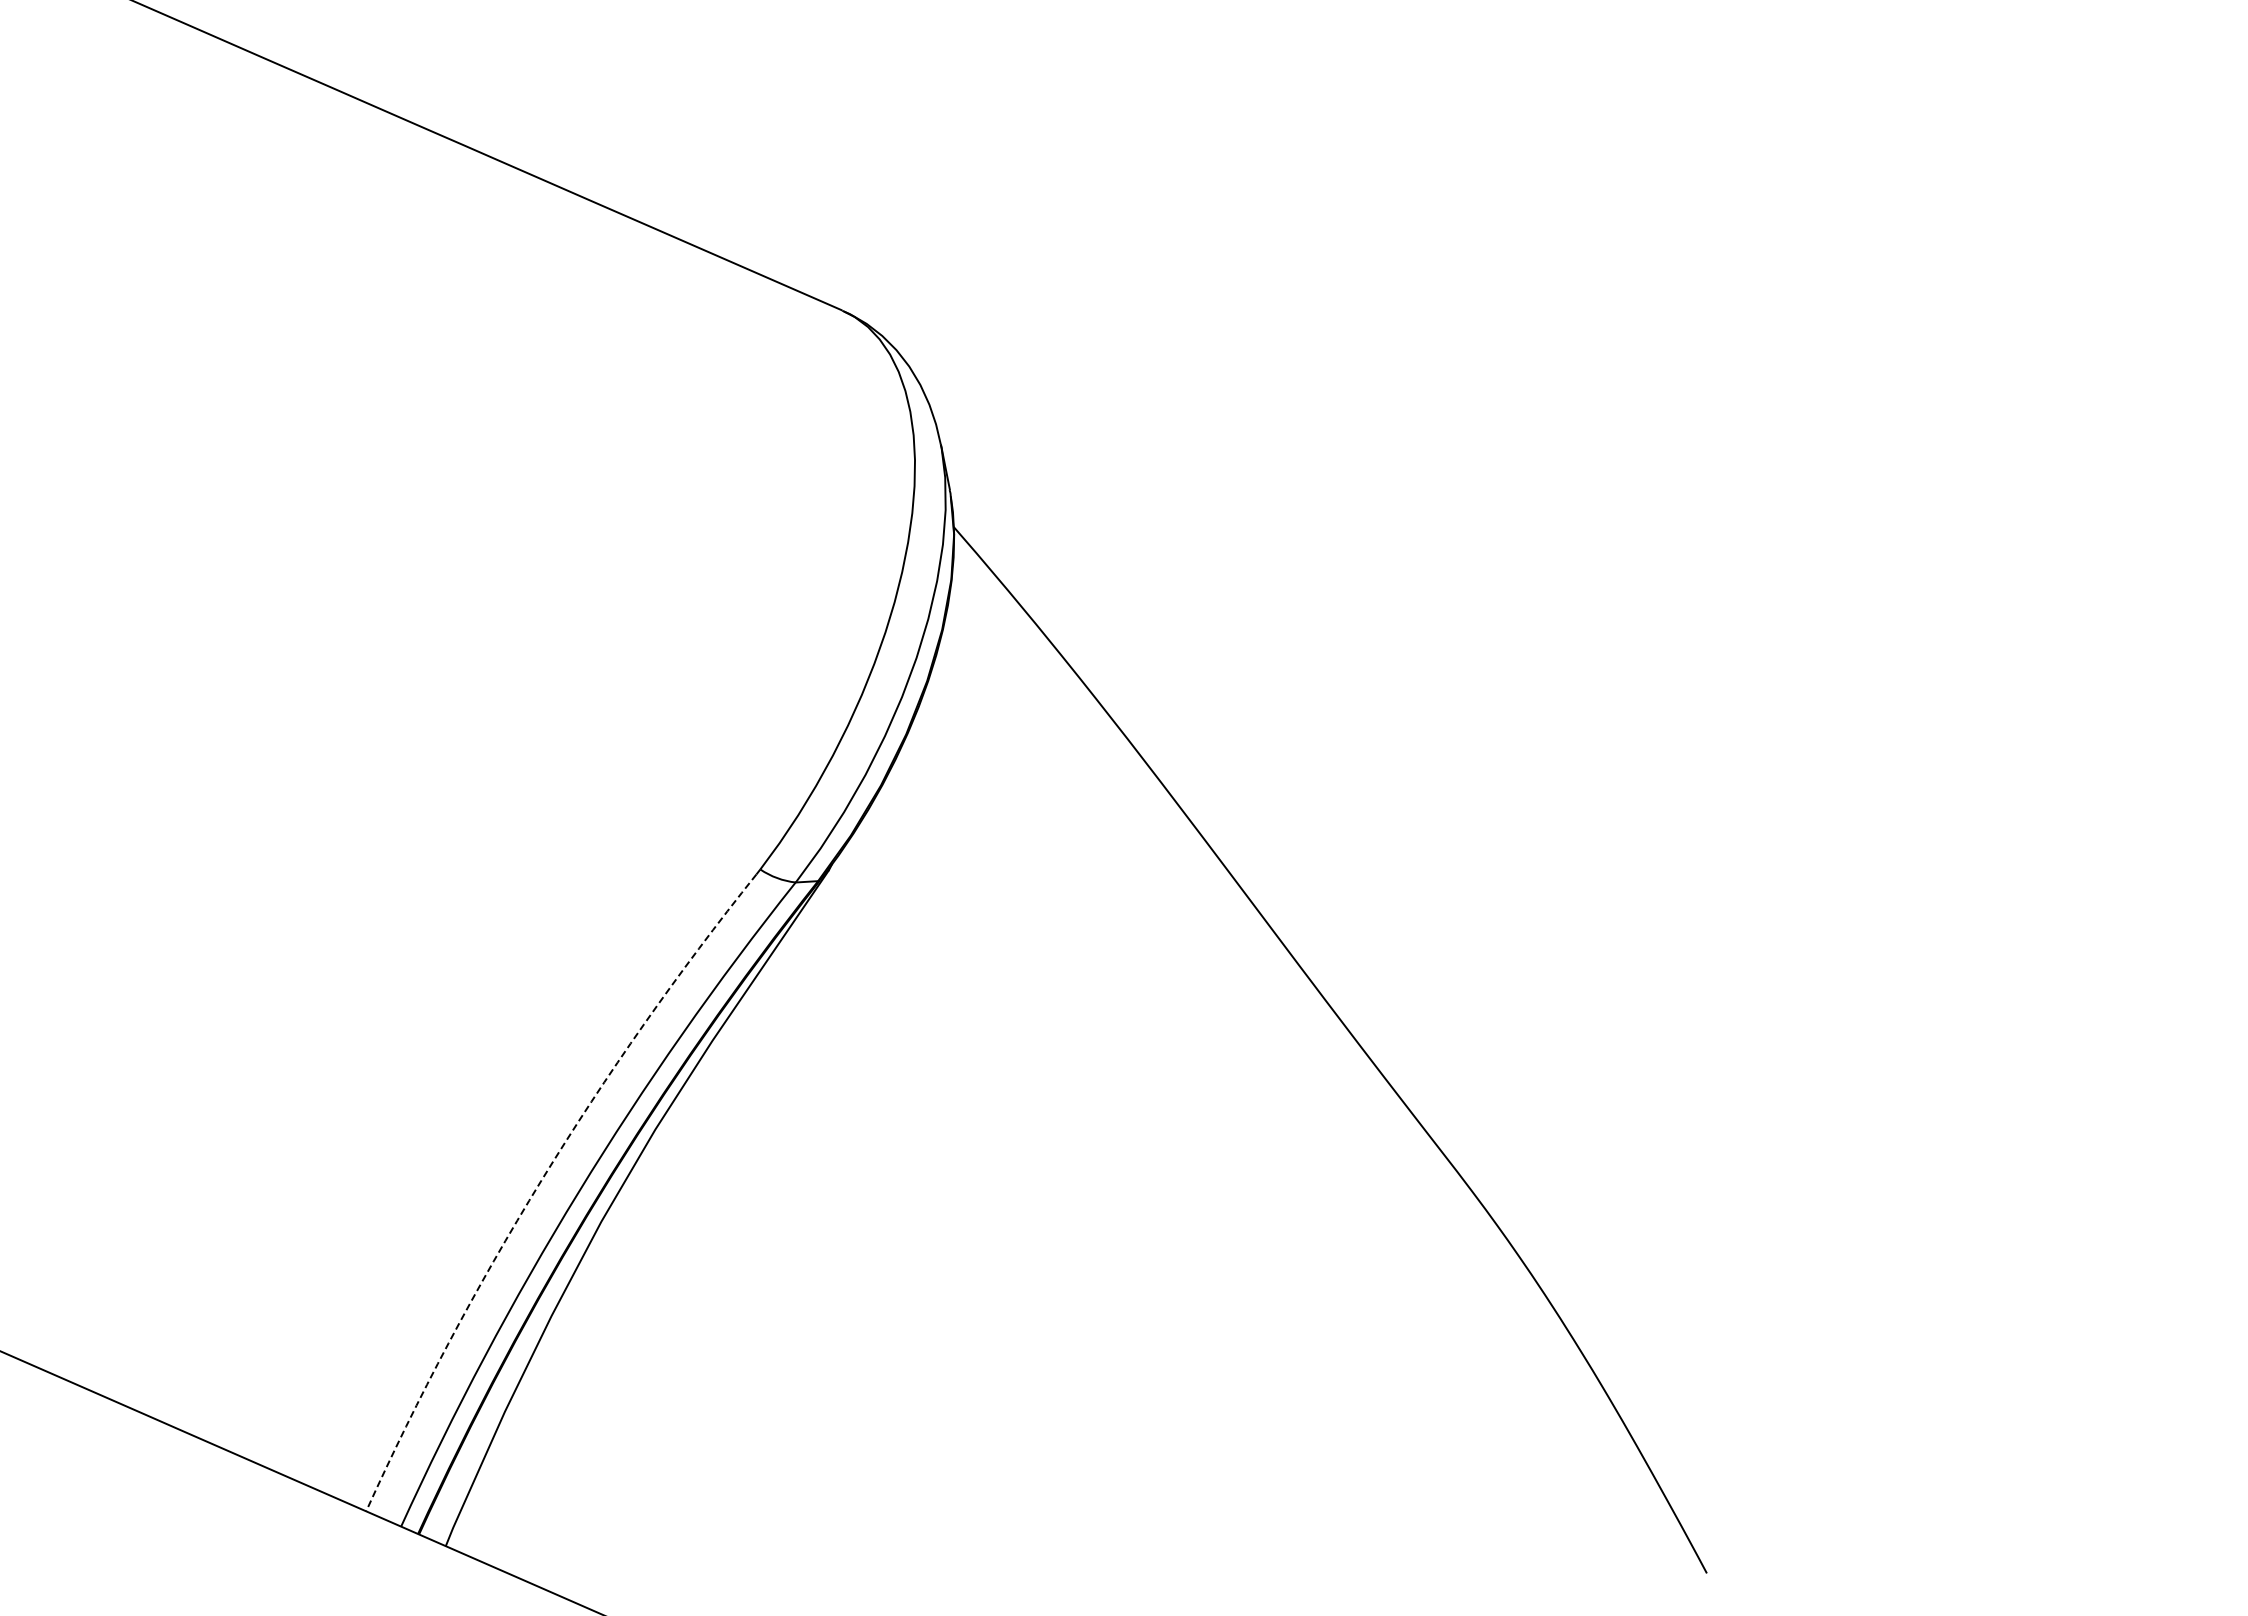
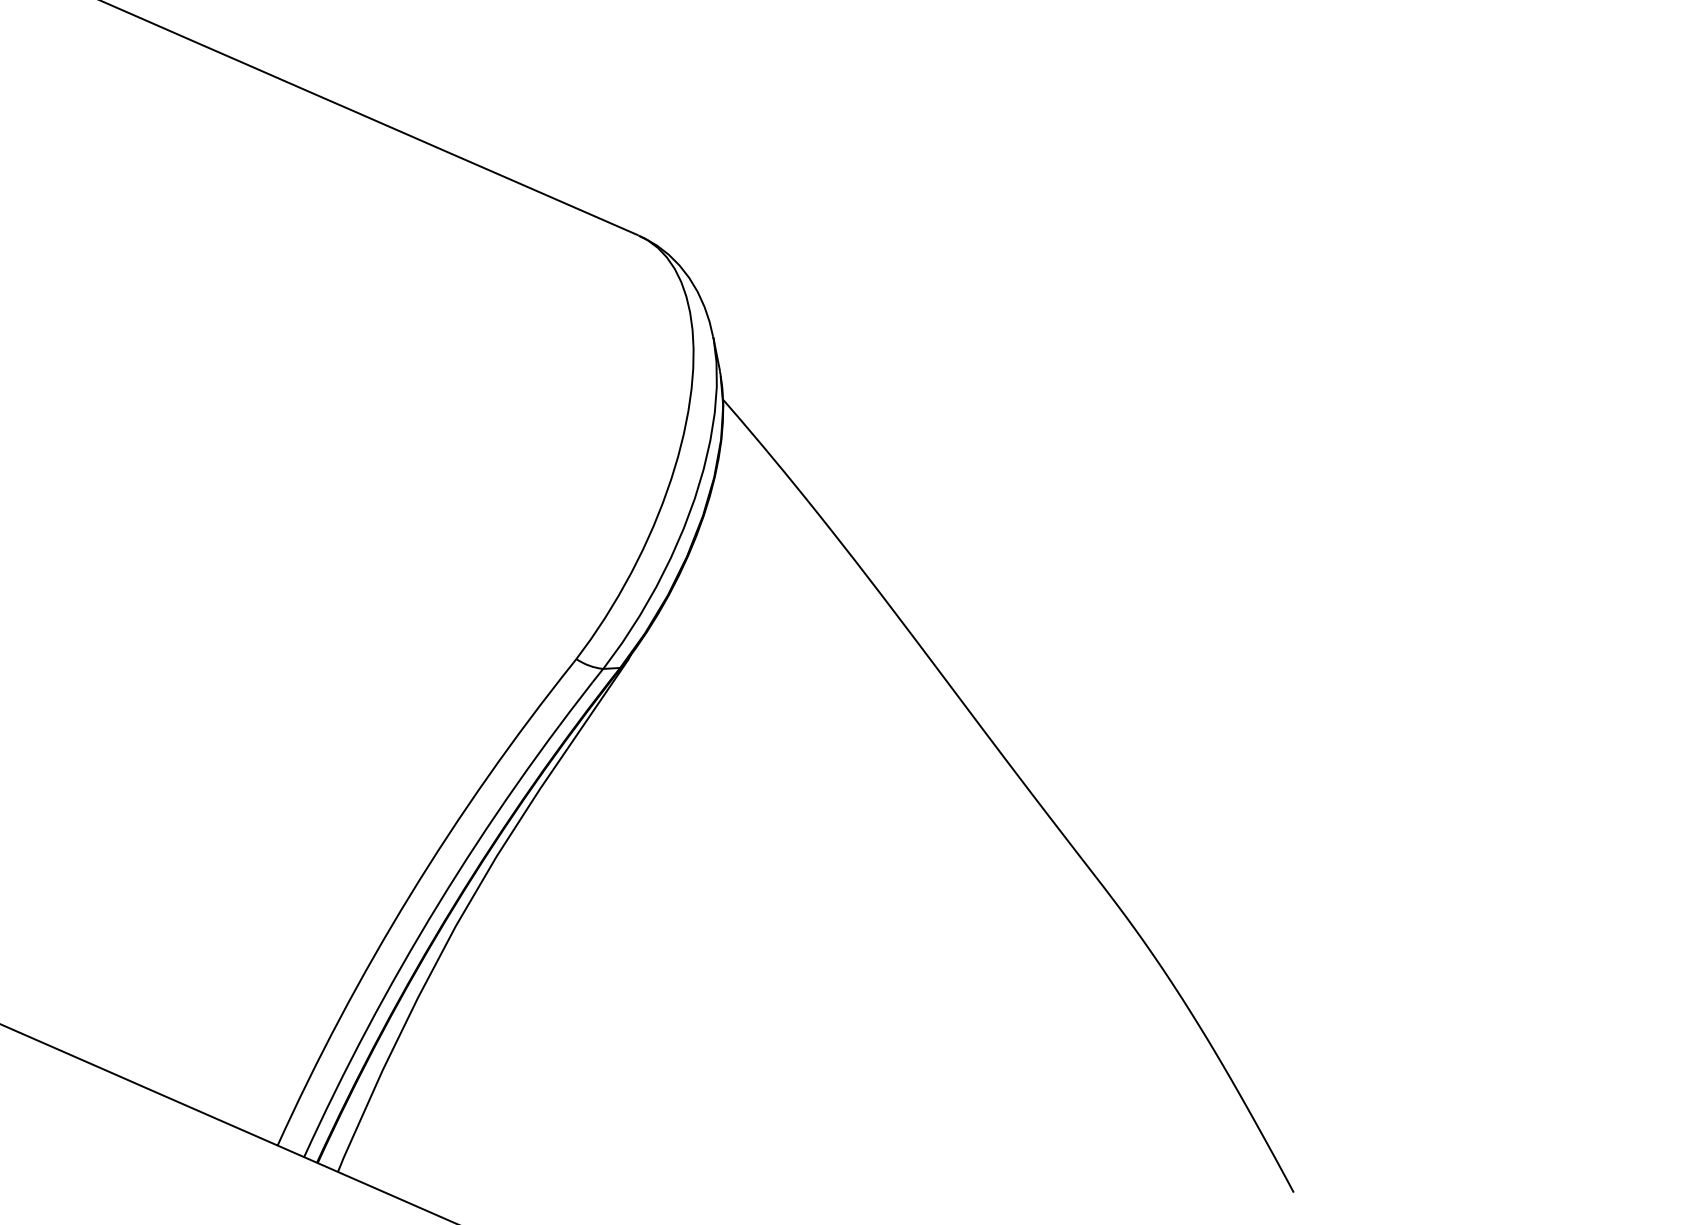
arc: (541, 1180) -> (410, 894), dashed -> solid

